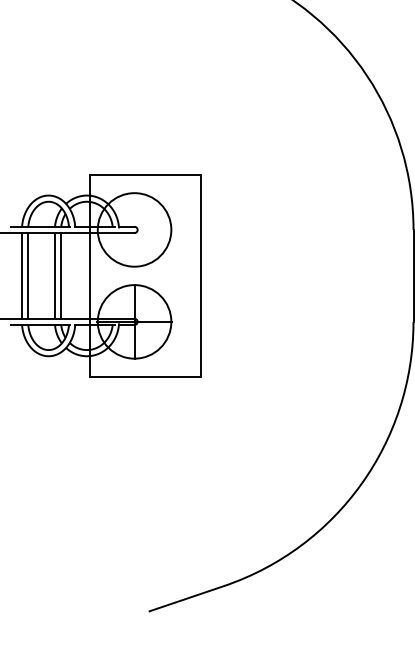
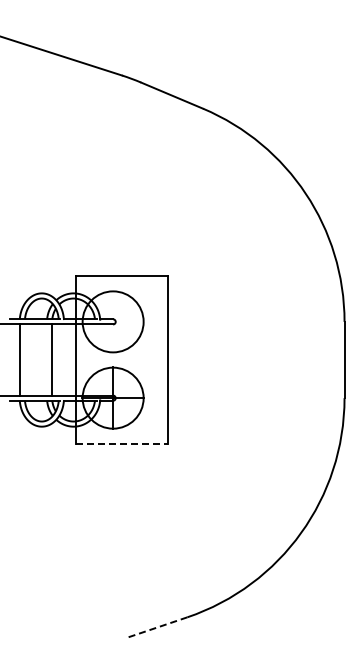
line: (27, 275) -> (24, 359), removed
line: (55, 275) -> (47, 359), removed
line: (145, 376) -> (122, 443), solid -> dashed
line: (186, 598) -> (156, 627), solid -> dashed

